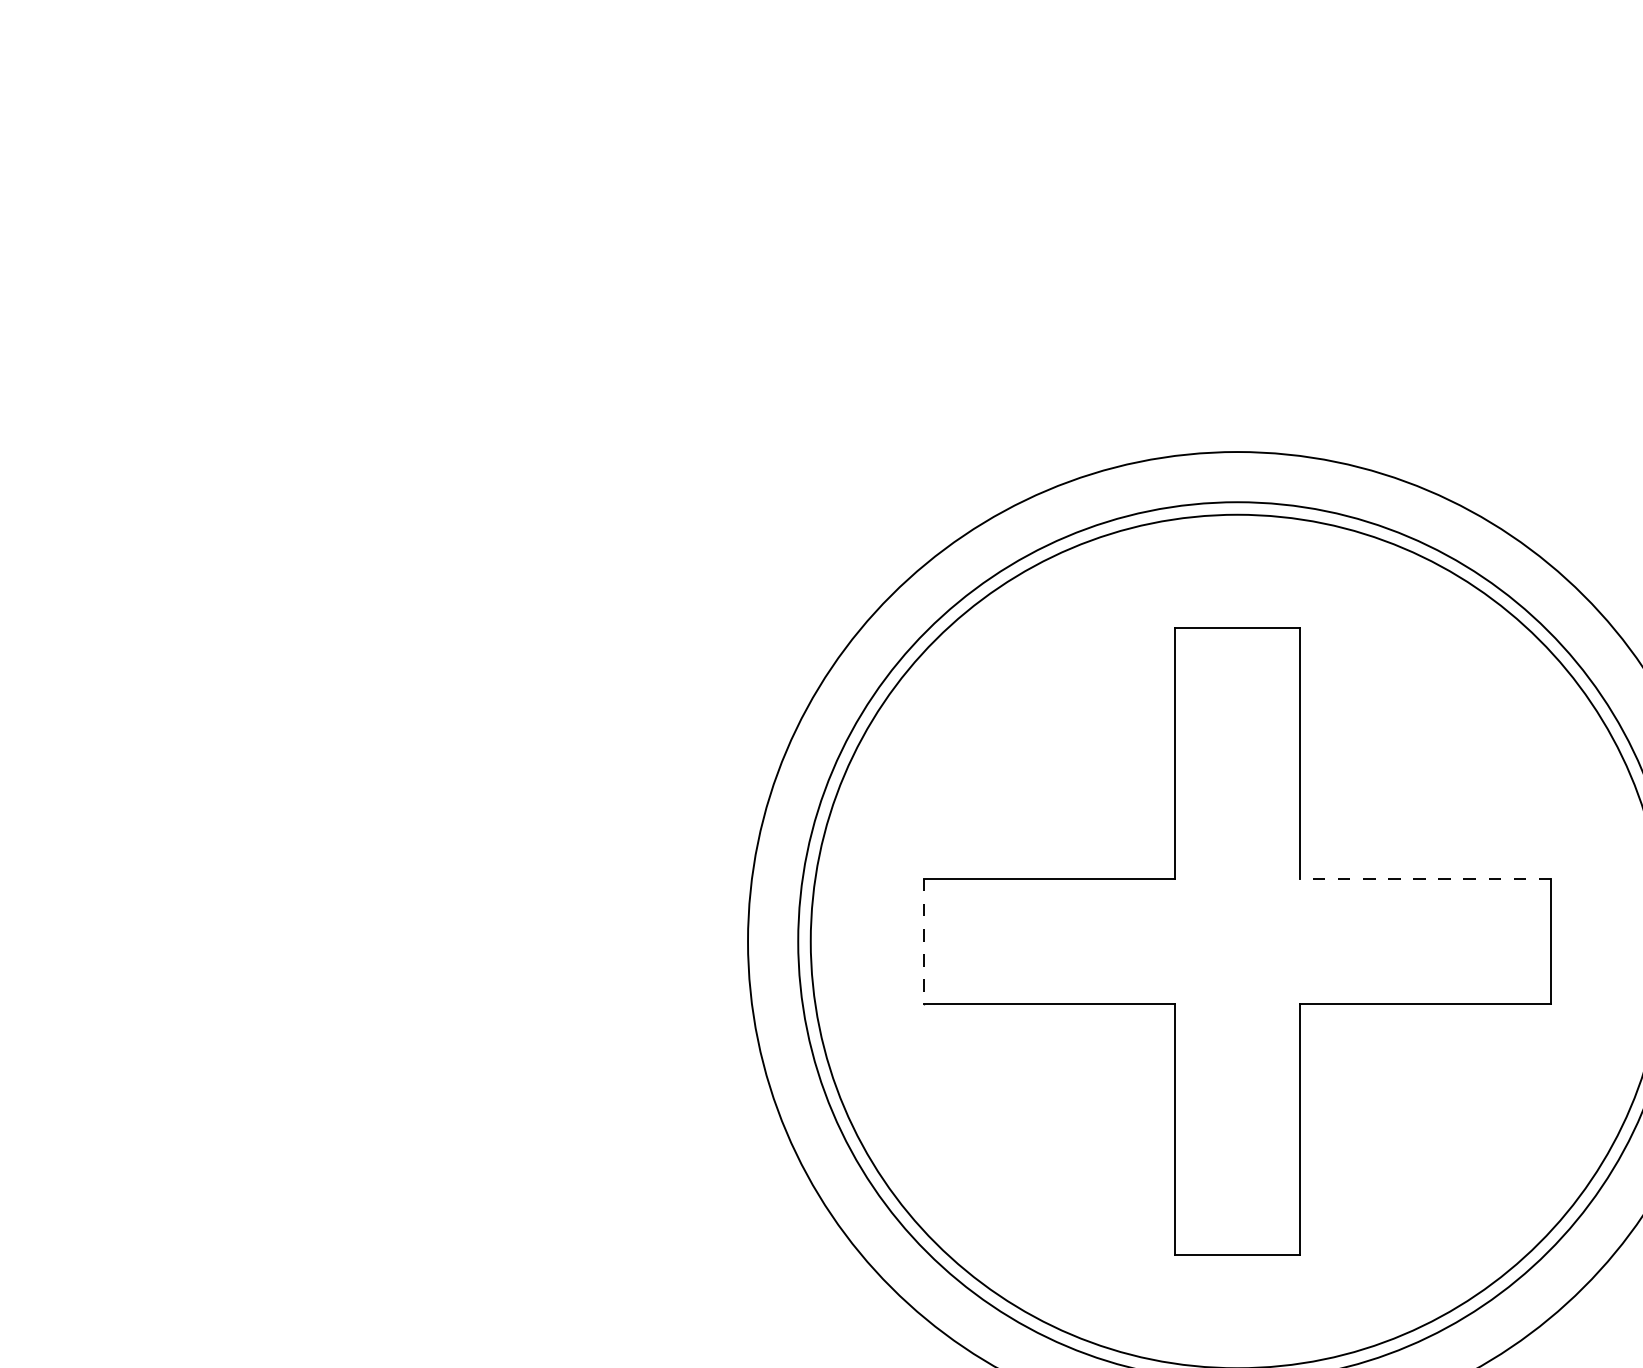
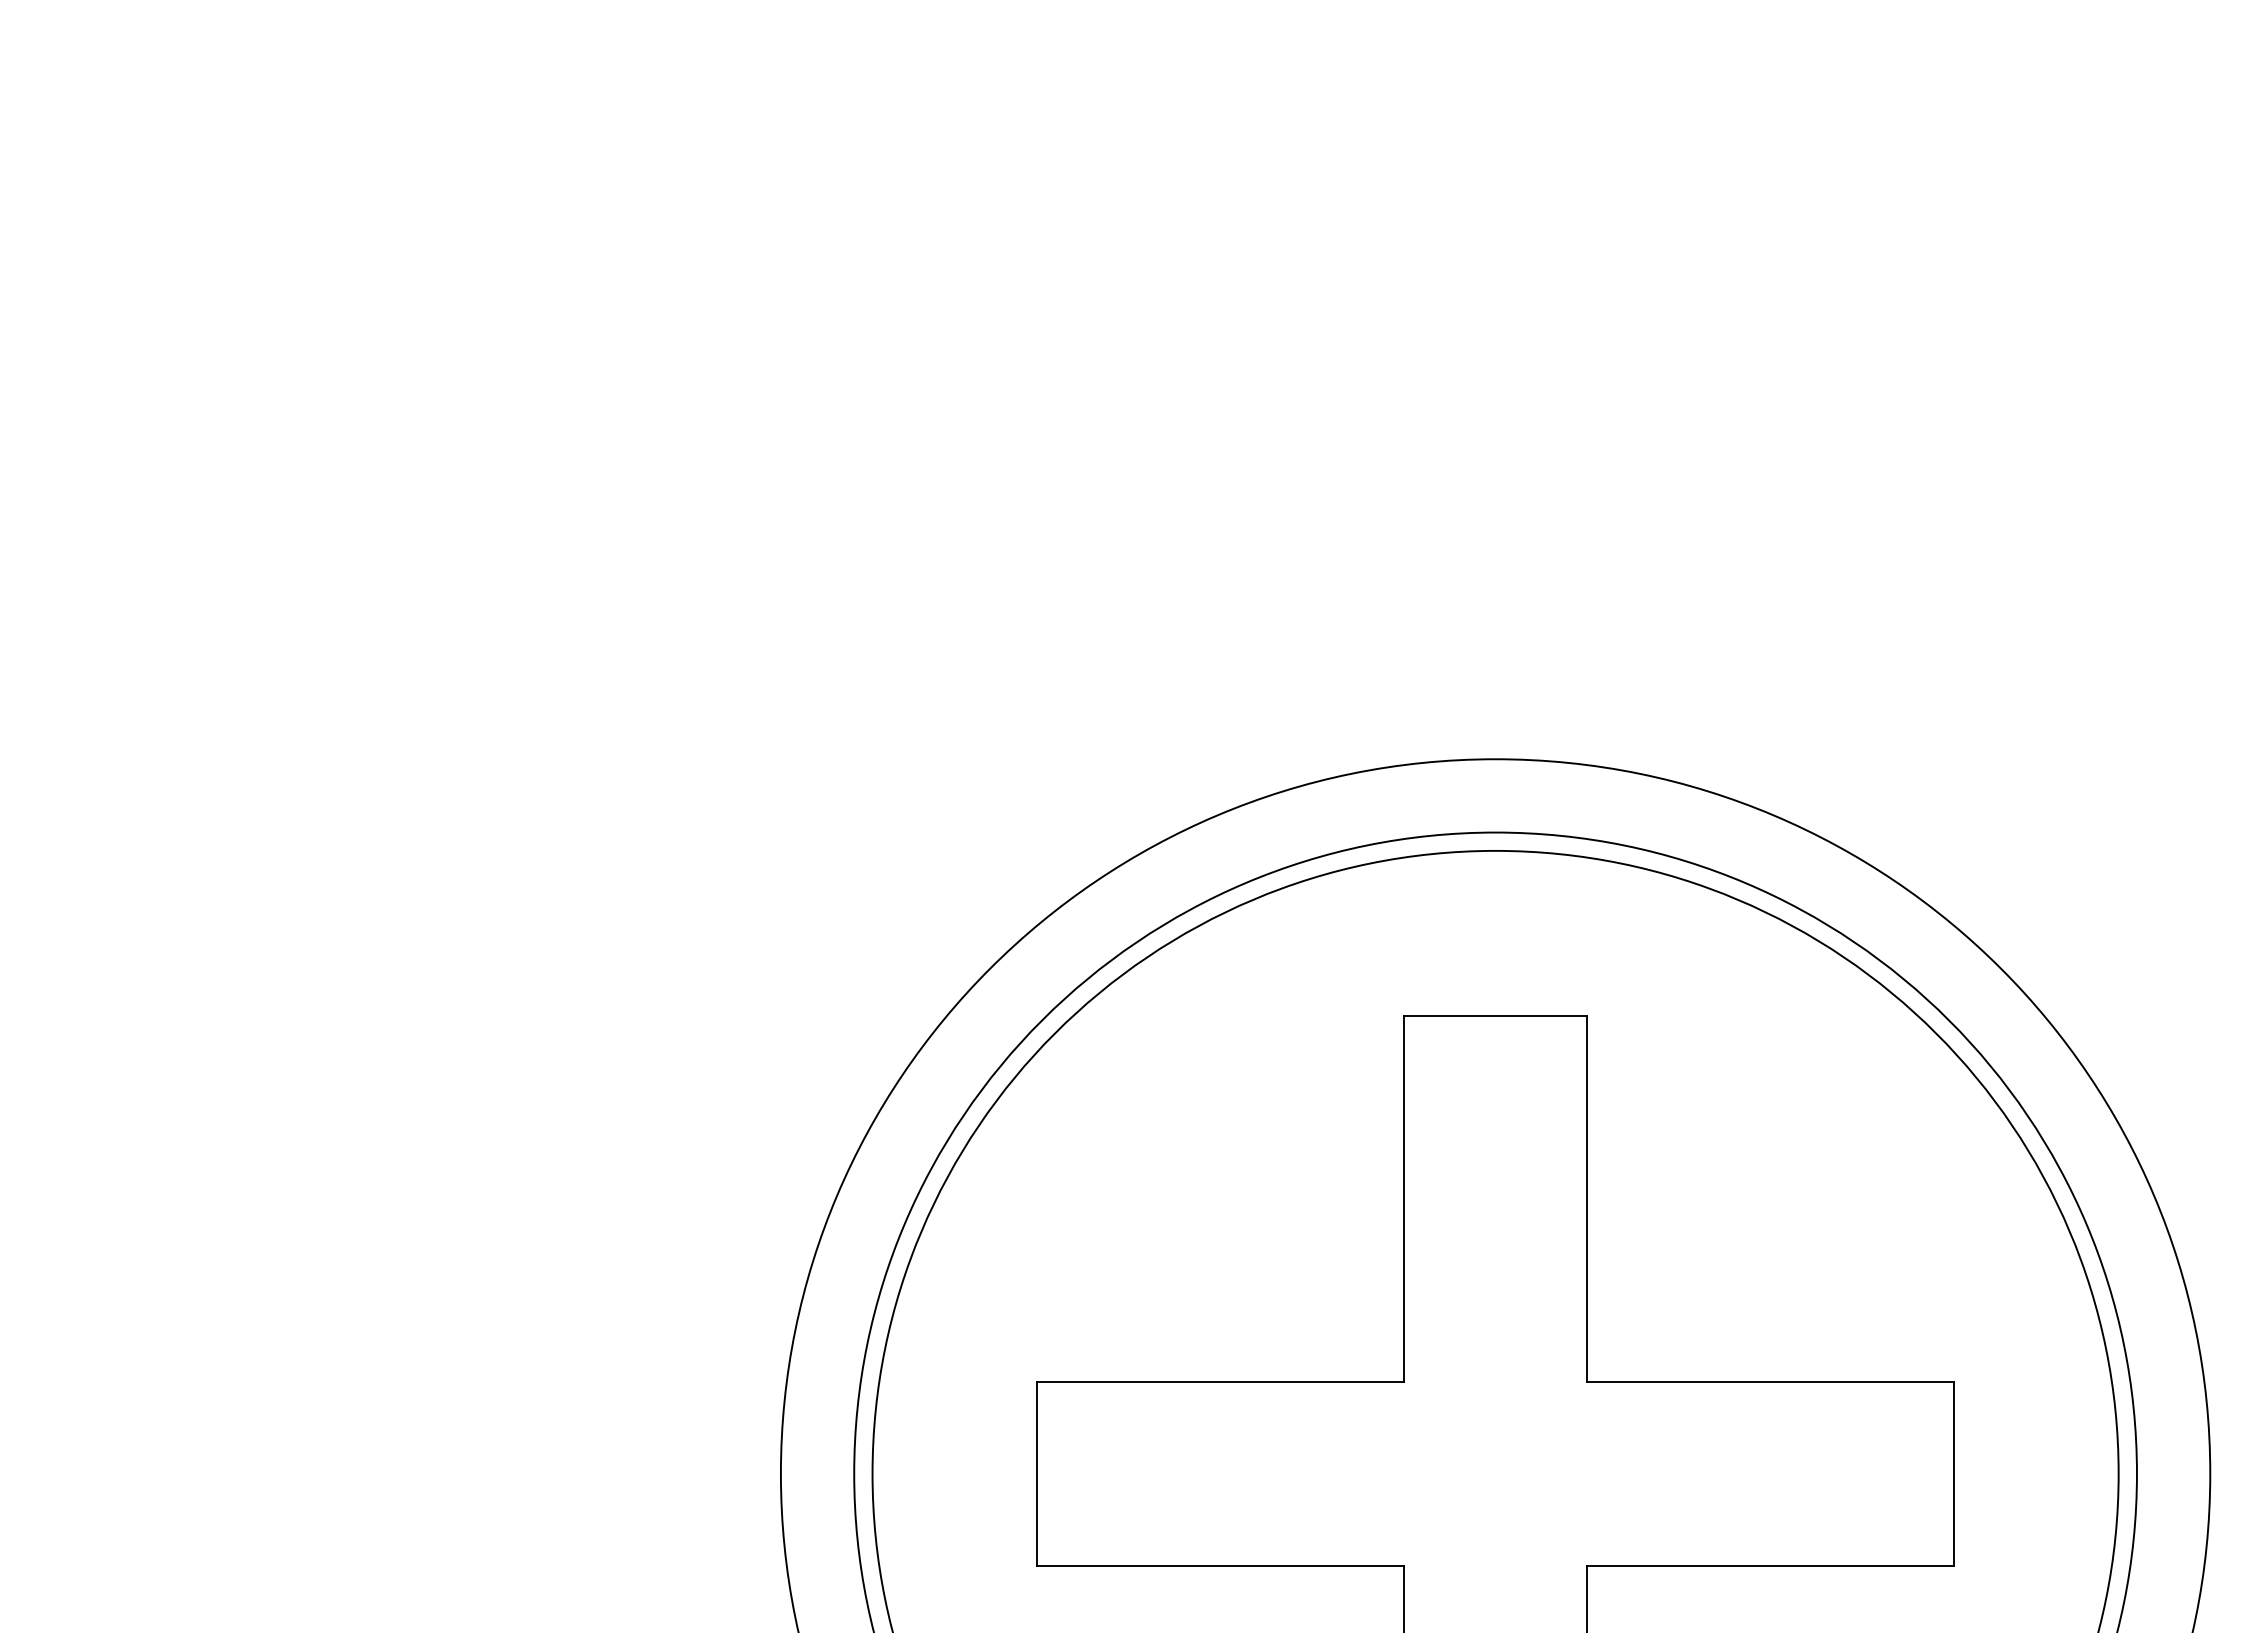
line: (1425, 878) -> (1770, 1381), dashed -> solid
line: (923, 941) -> (1037, 1473), dashed -> solid

